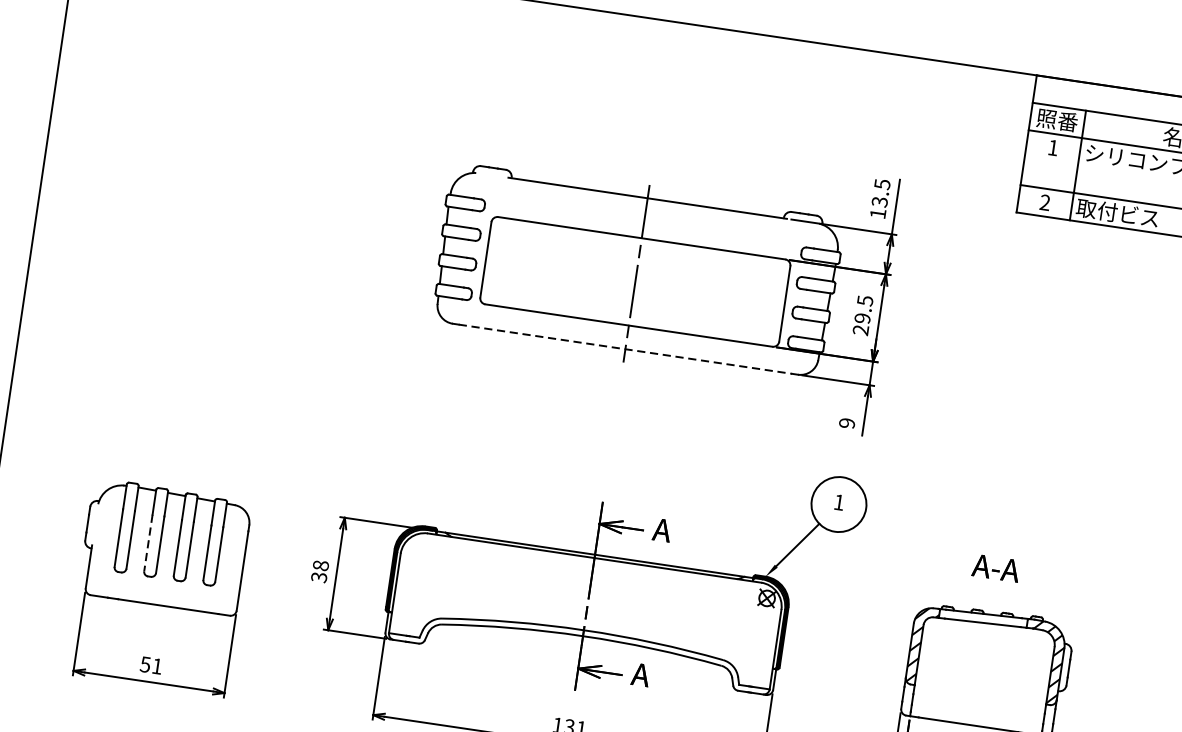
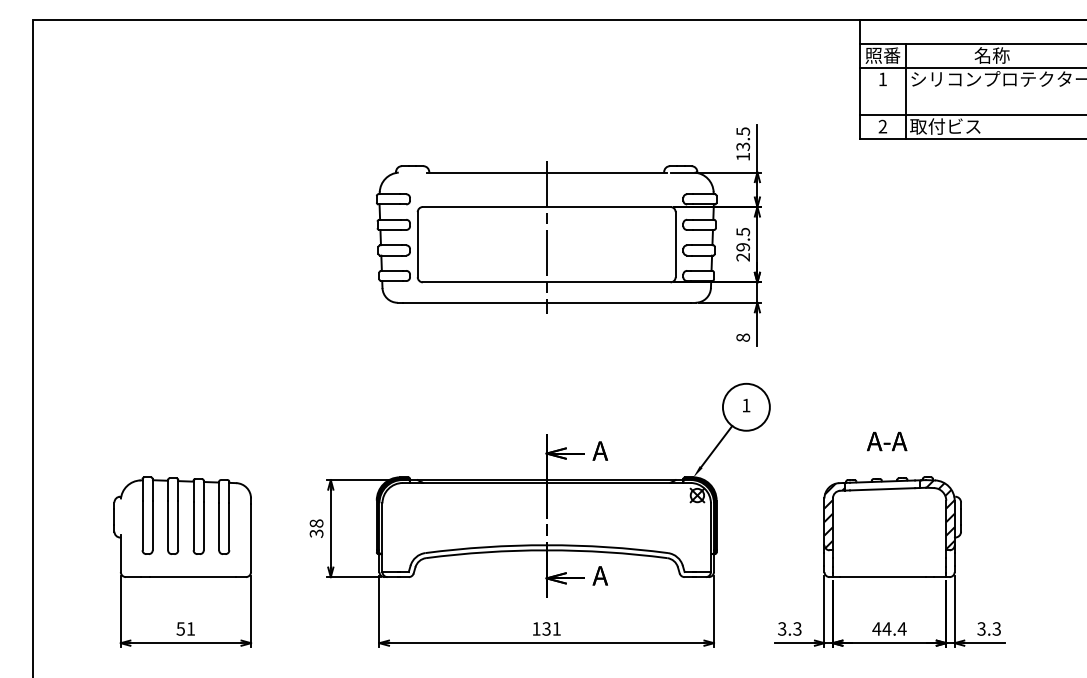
line: (625, 348) -> (546, 302), dashed -> solid
text: (846, 422) -> (742, 337), 9 -> 8
line: (148, 543) -> (168, 526), dashed -> solid

